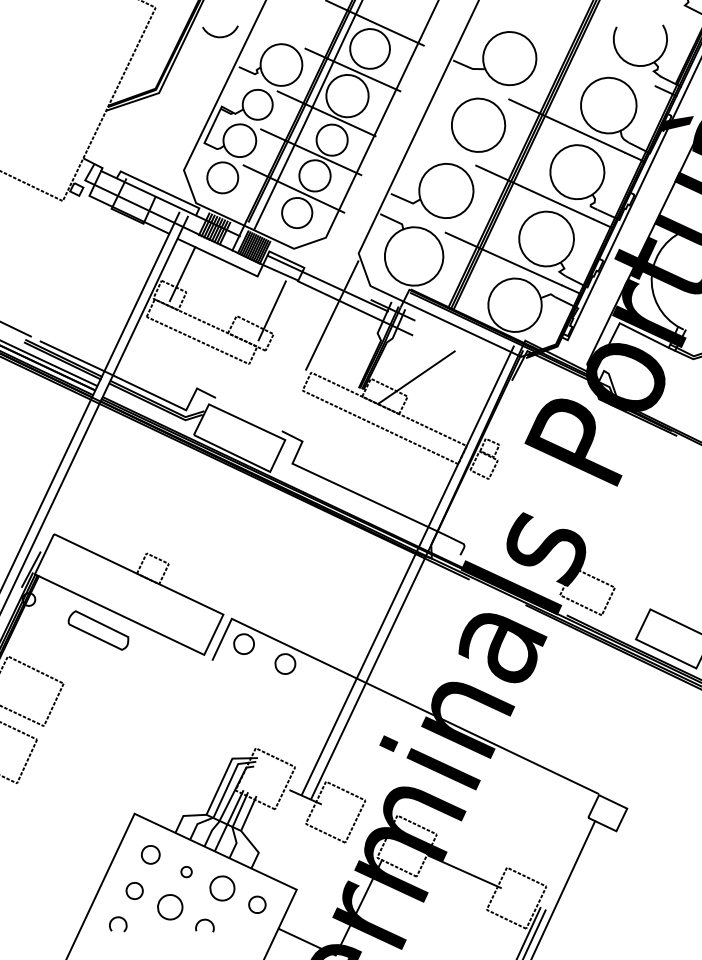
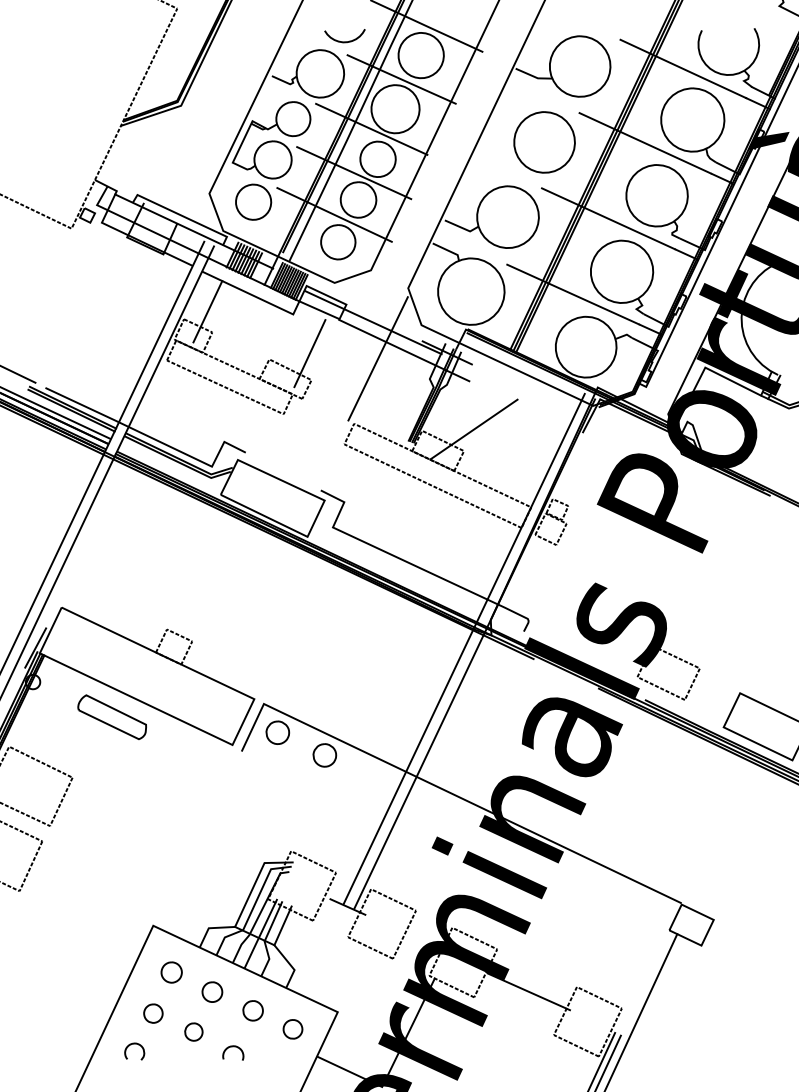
curve: (220, 36) -> (344, 41), moved
line: (600, 60) -> (683, 68), added
part: (186, 871) -> (212, 991), size x1.67
part: (221, 888) -> (252, 1010), size x0.71
part: (169, 906) -> (193, 1031), size x0.62

